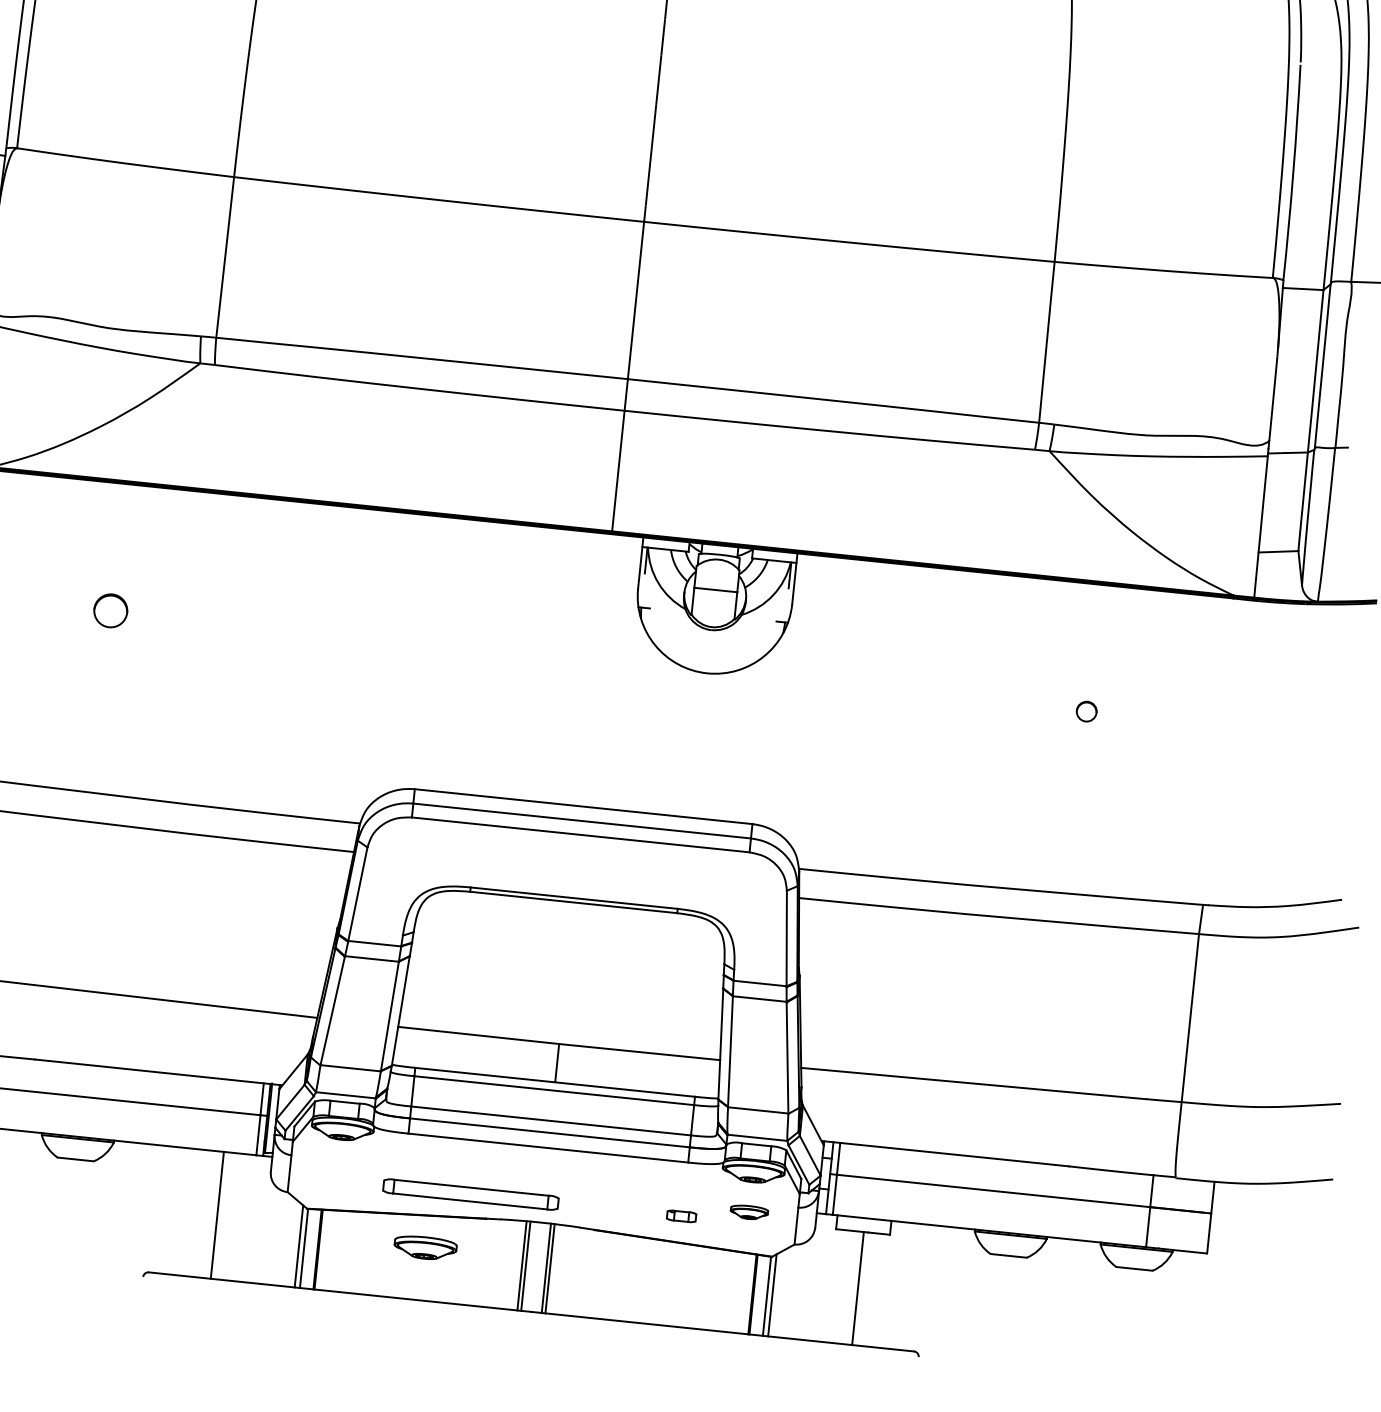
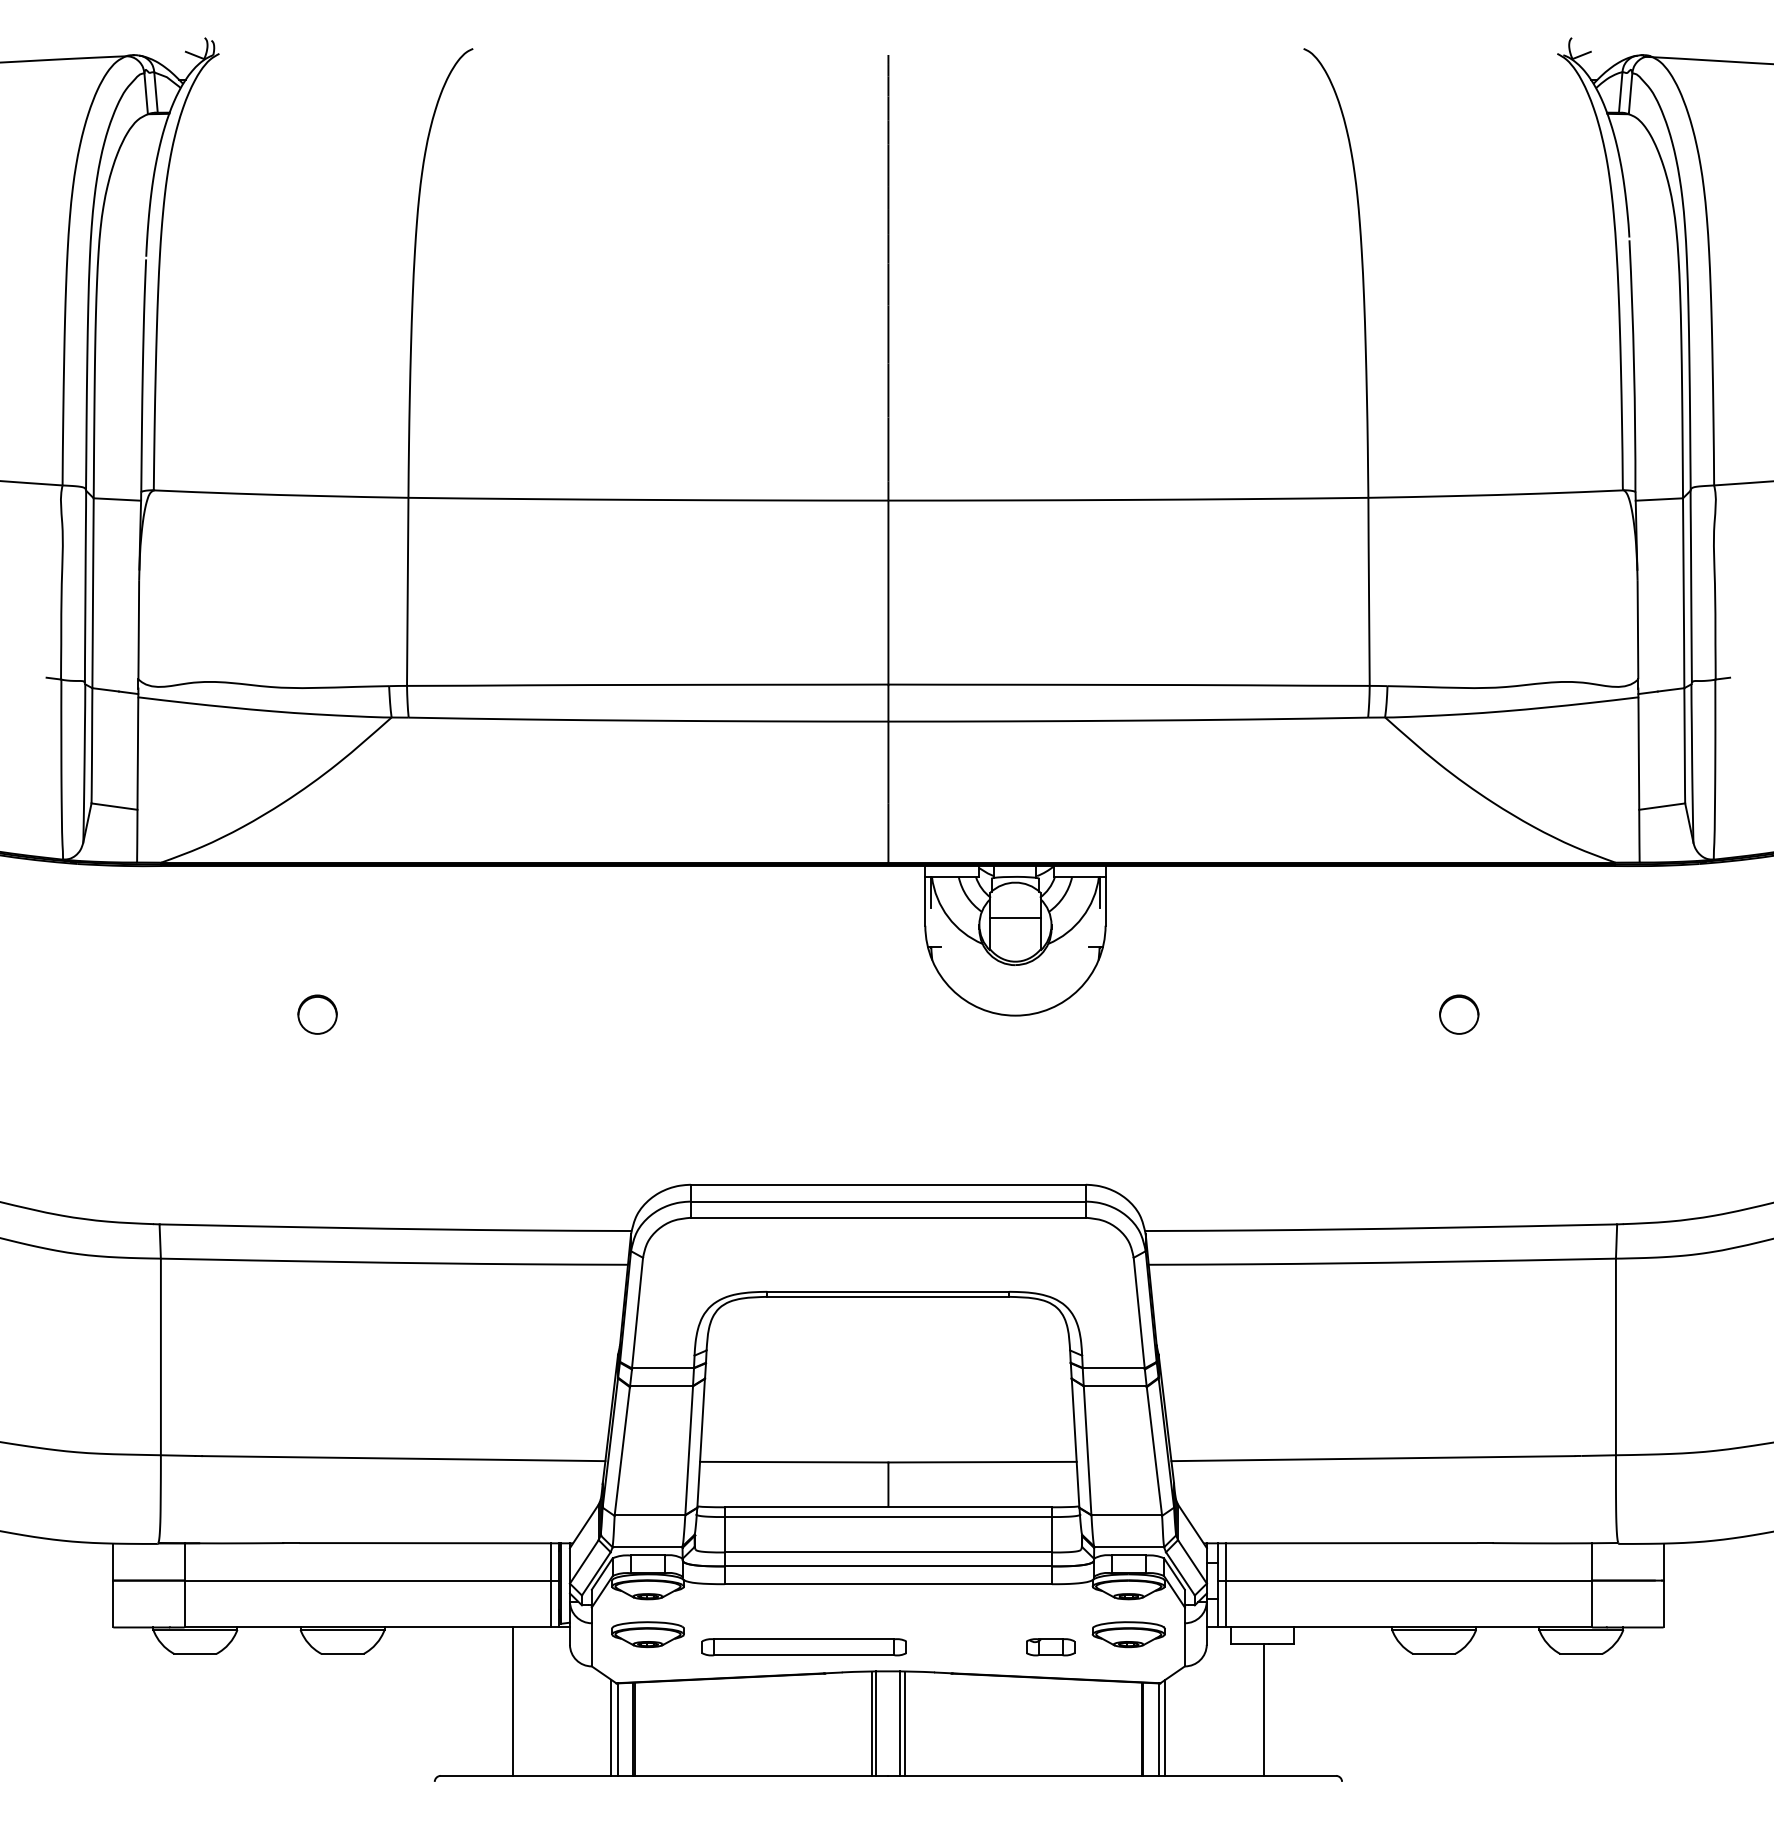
circle: (1086, 711) -> (1459, 1014), size x1.67
part: (749, 1212) -> (1128, 1634), size x1.67
part: (681, 1216) -> (1050, 1647), size x1.43
part: (425, 1247) -> (647, 1634), moved

